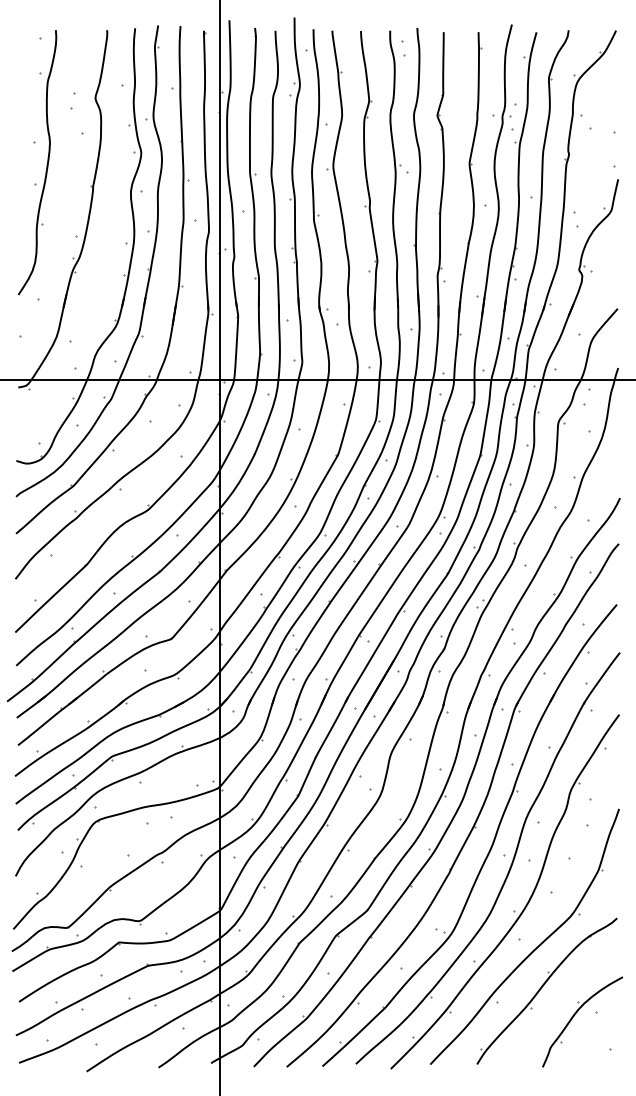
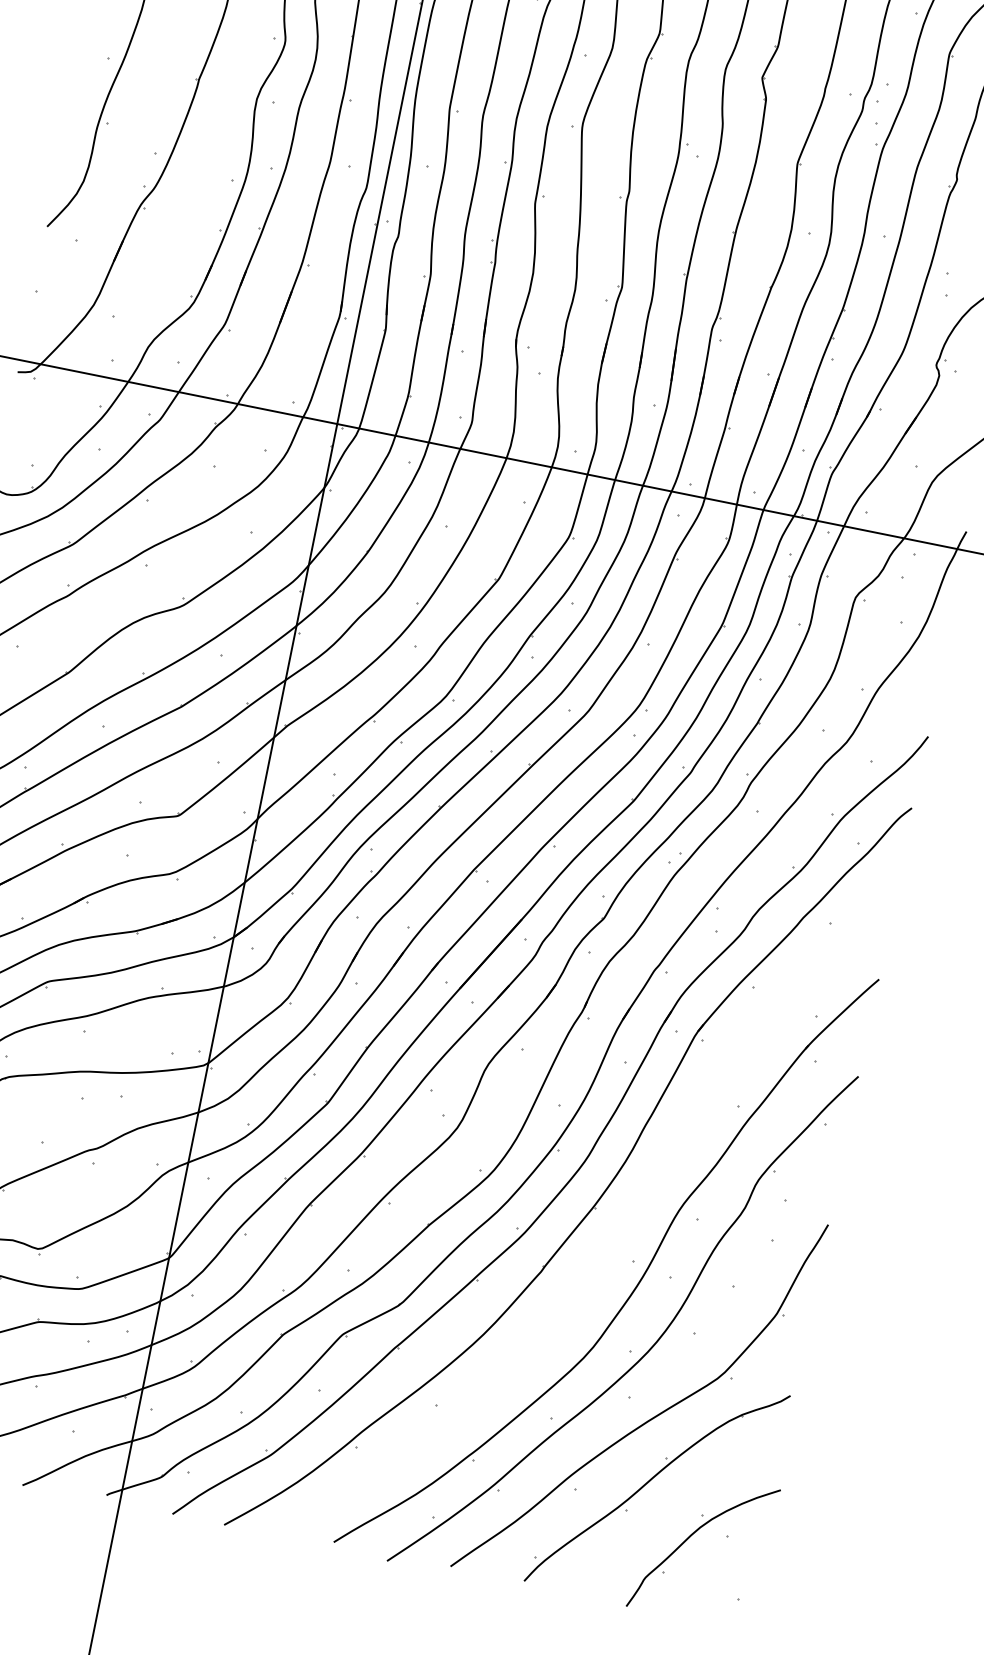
part: (490, 846) -> (614, 1242), removed

